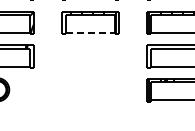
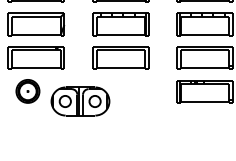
line: (91, 32) -> (121, 34), dashed -> solid
part: (90, 55) -> (120, 57), added
part: (50, 99) -> (80, 101), added

